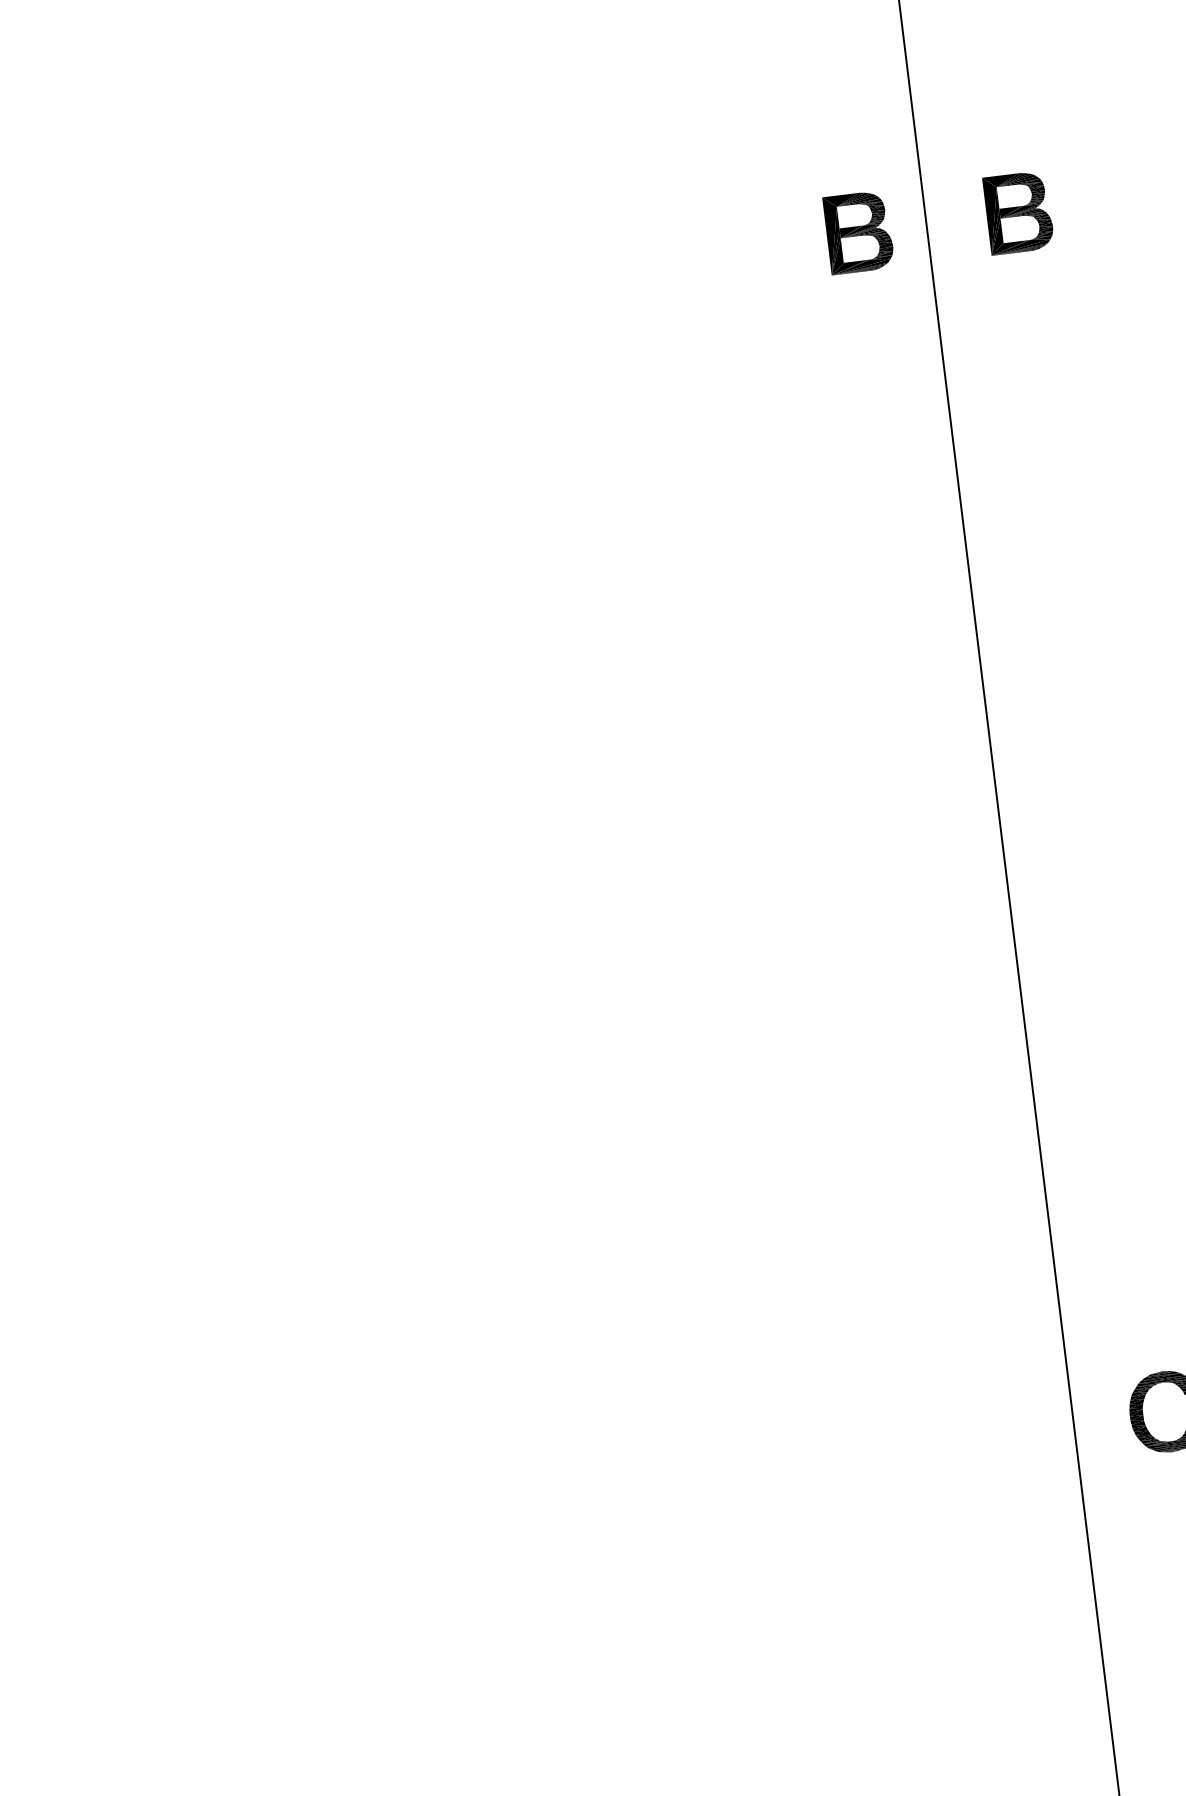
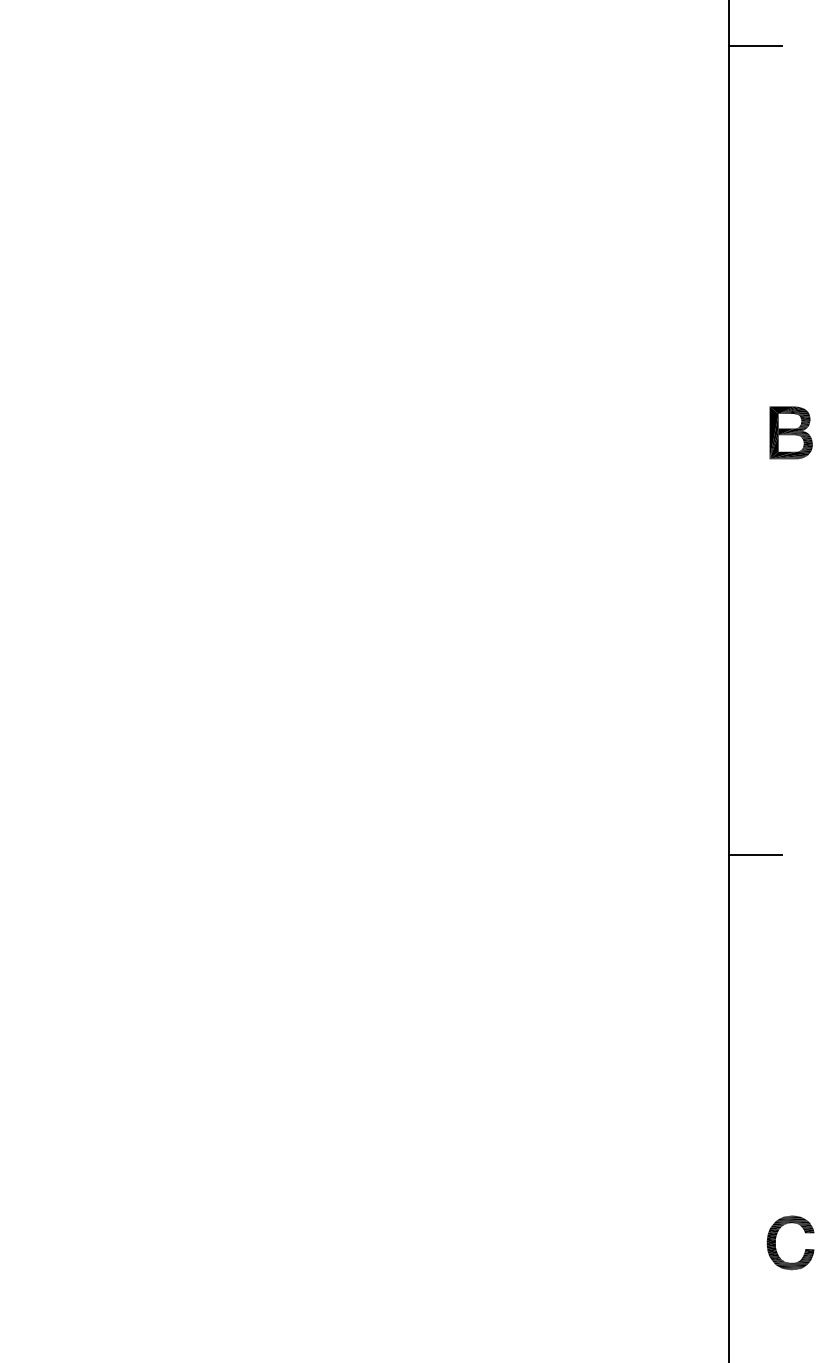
part: (857, 232) -> (682, 432), removed
line: (1041, 845) -> (754, 855), added

